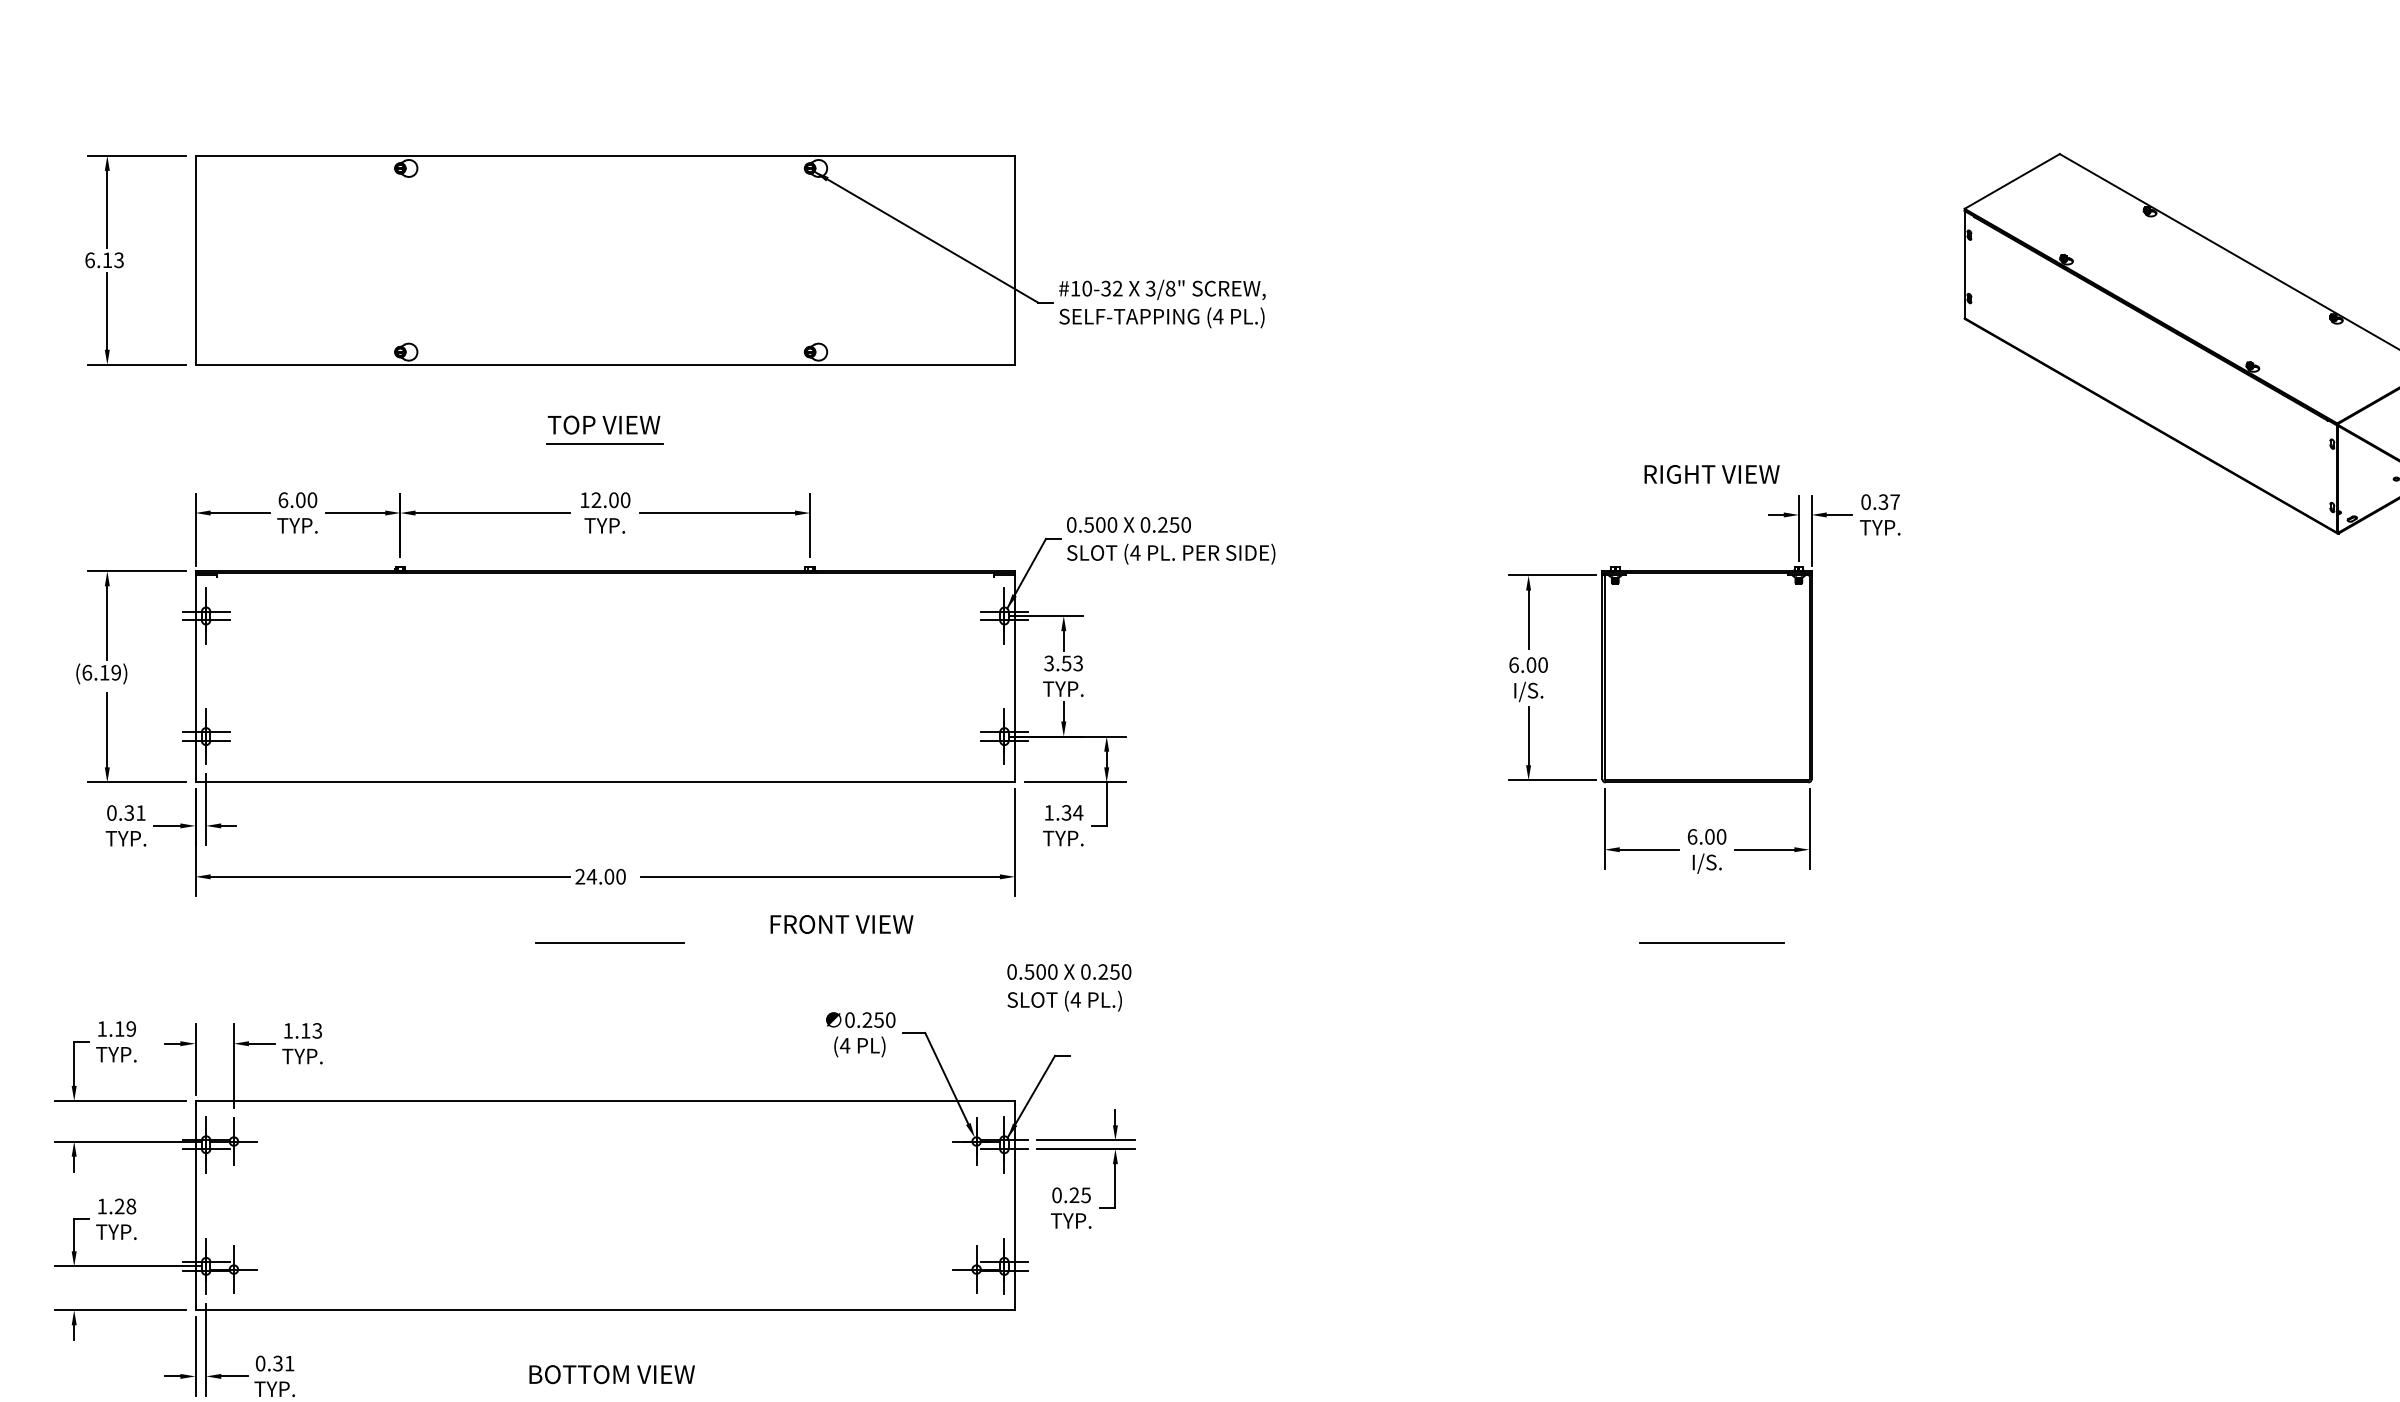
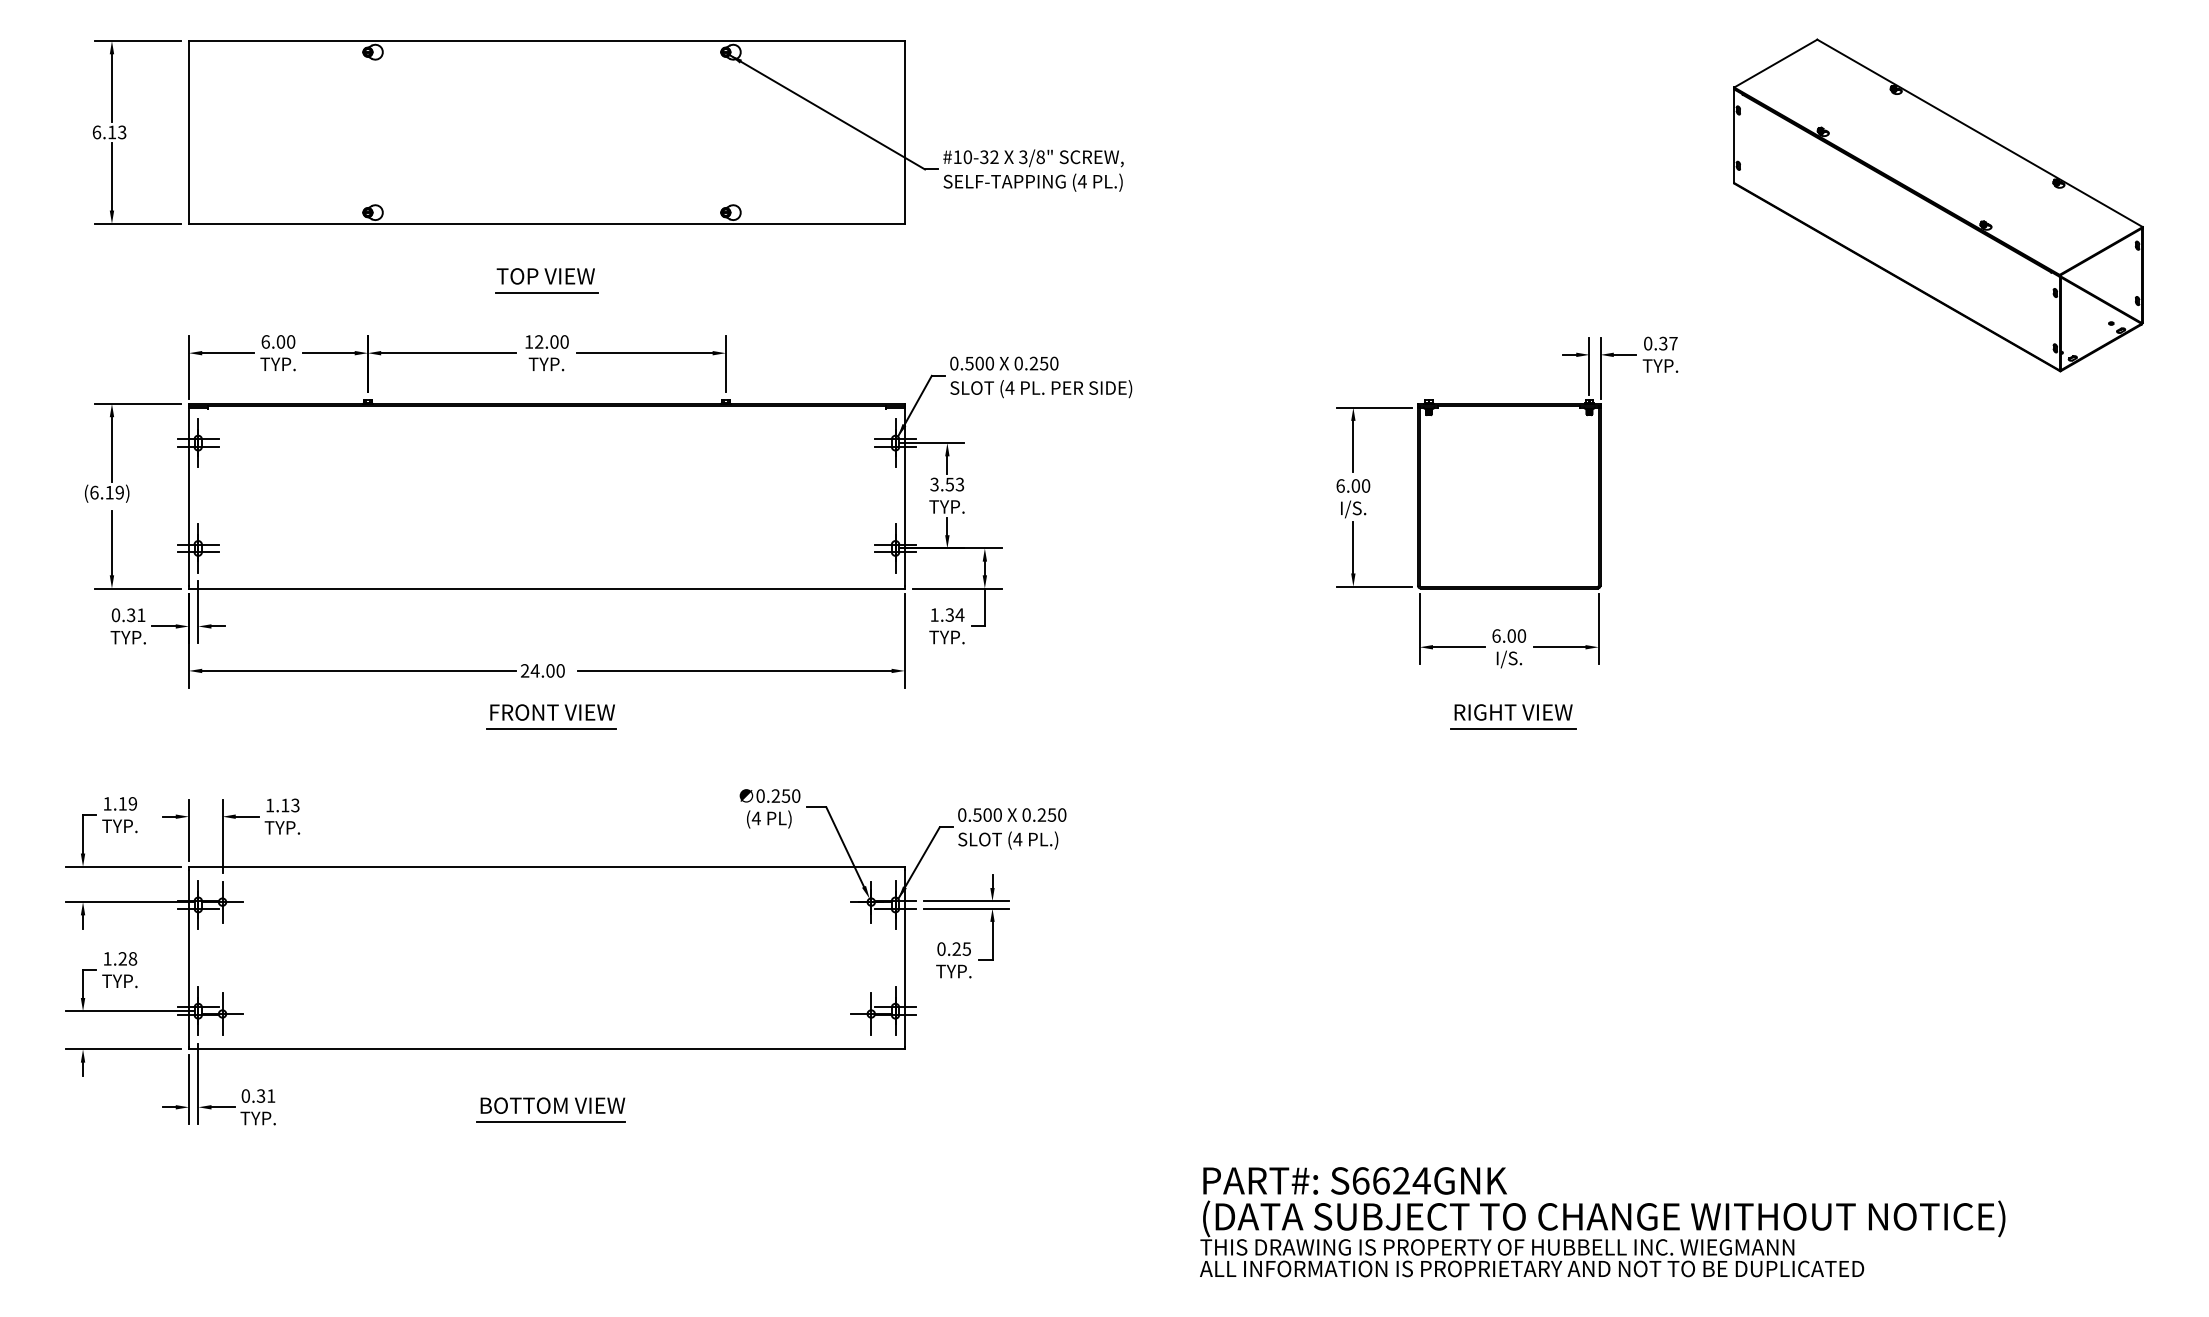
text: (1711, 474) -> (1513, 712), moved
text: (841, 924) -> (552, 712), moved
text: (1069, 987) -> (1012, 828), moved
line: (609, 1393) -> (550, 1122), added

